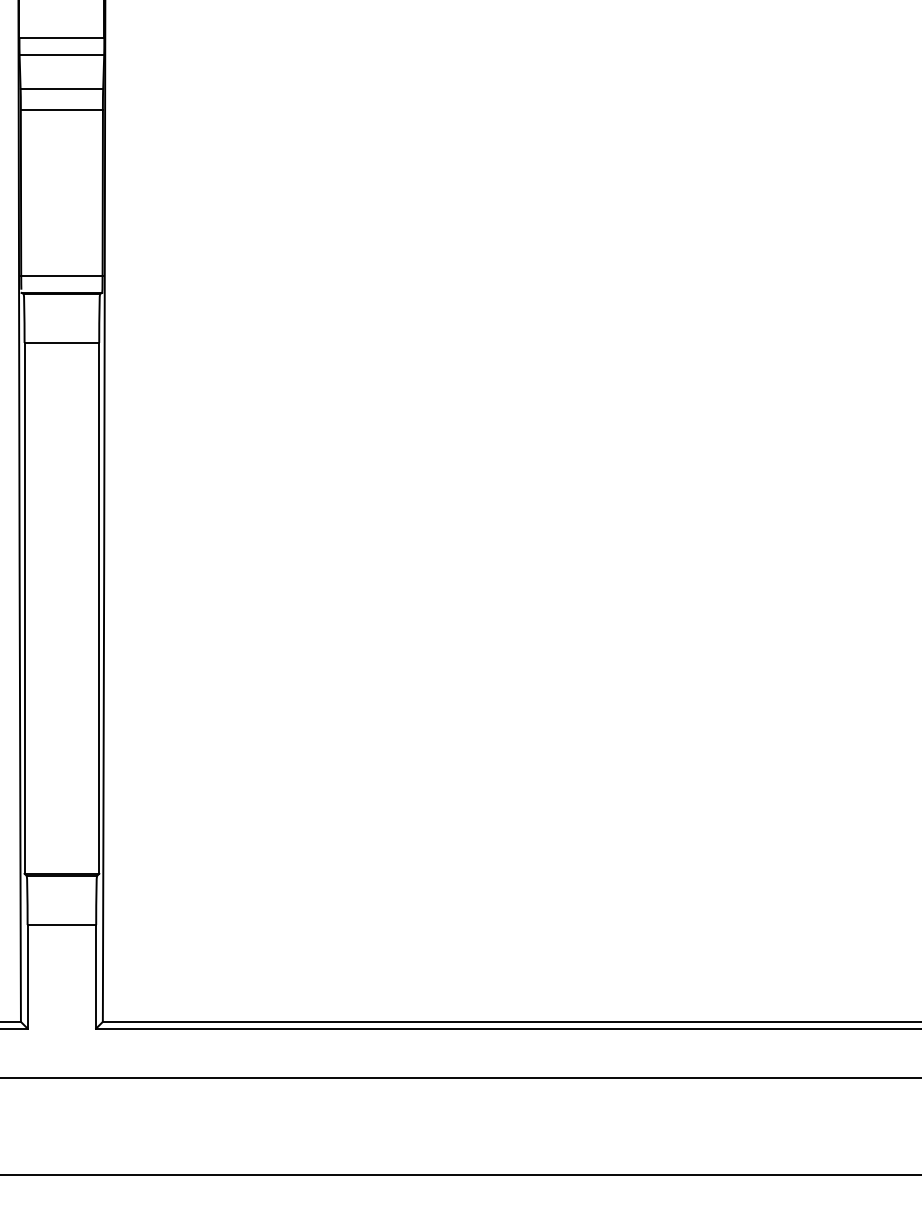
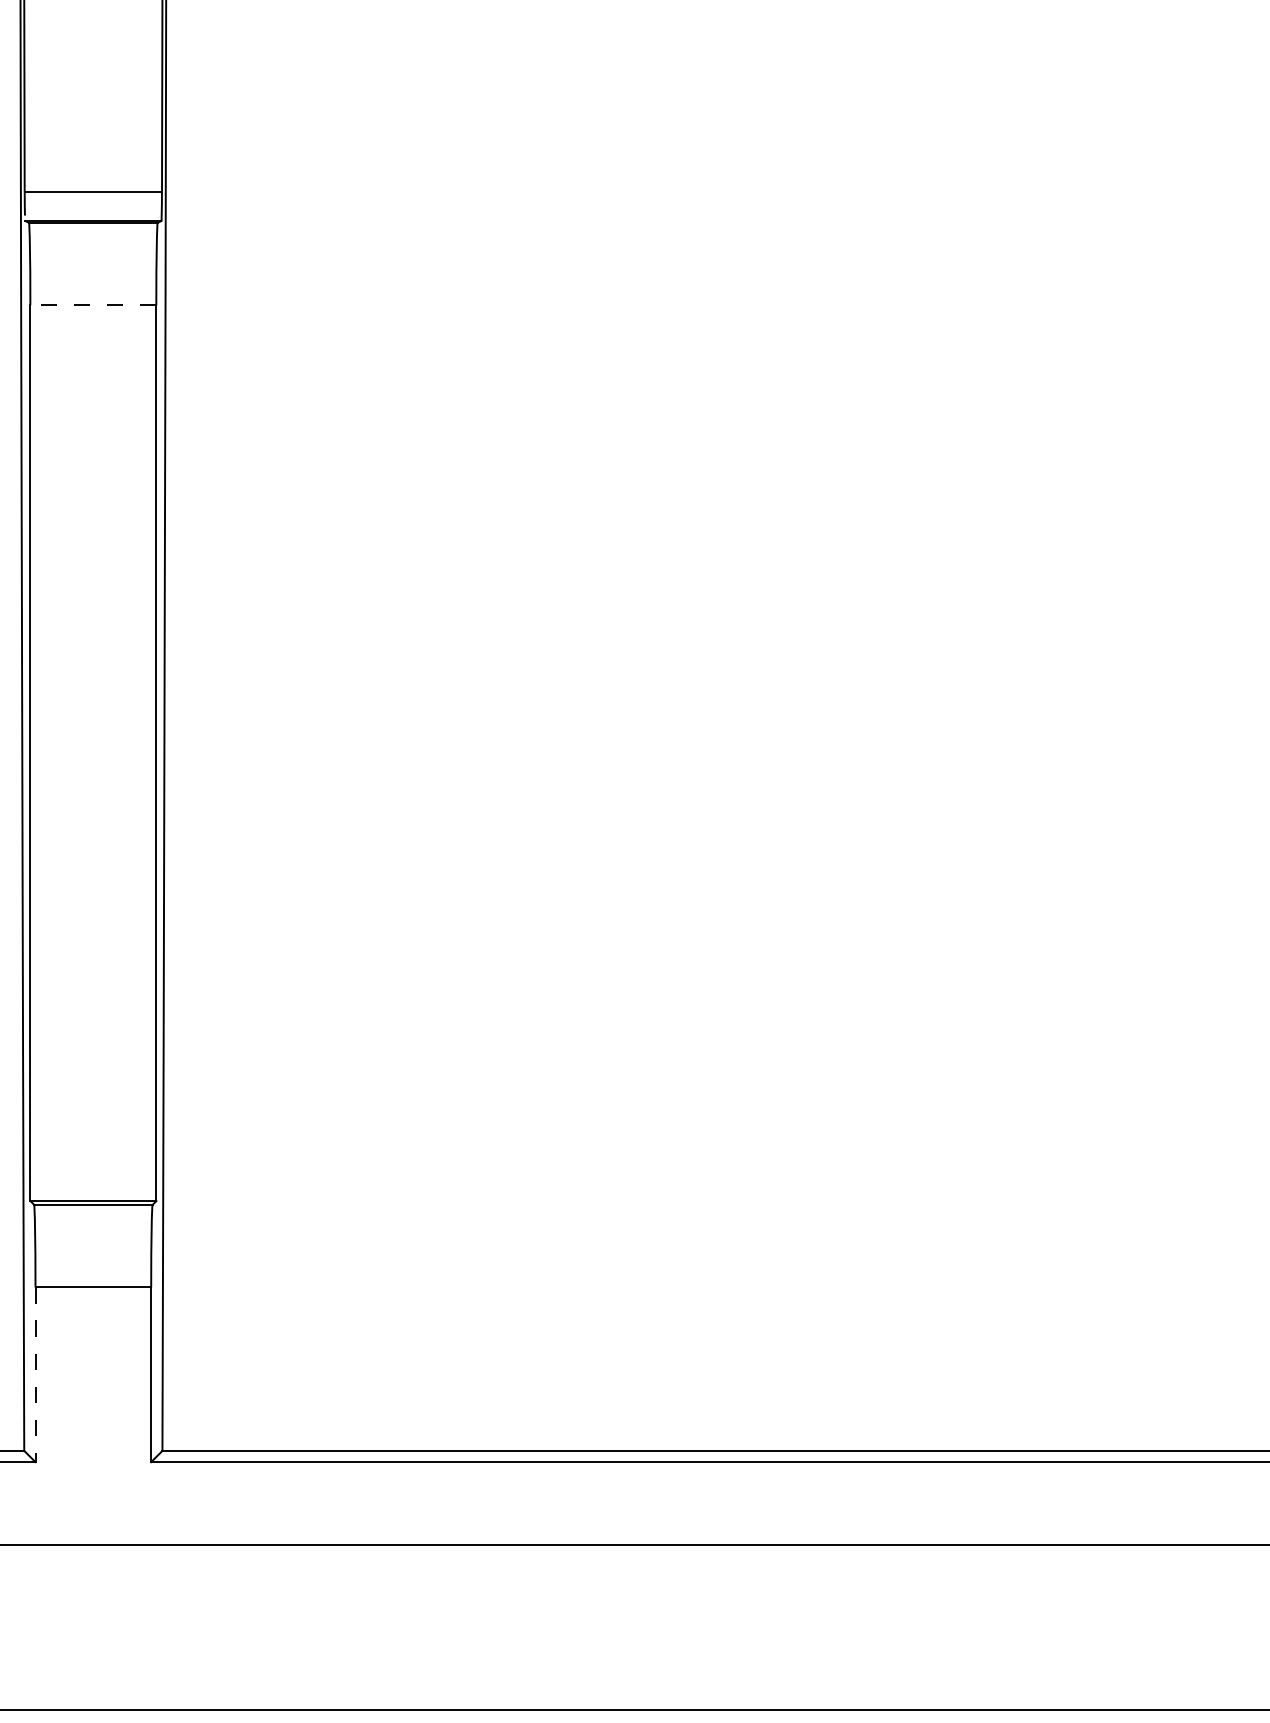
line: (61, 342) -> (92, 304), solid -> dashed
line: (27, 976) -> (35, 1374), solid -> dashed

